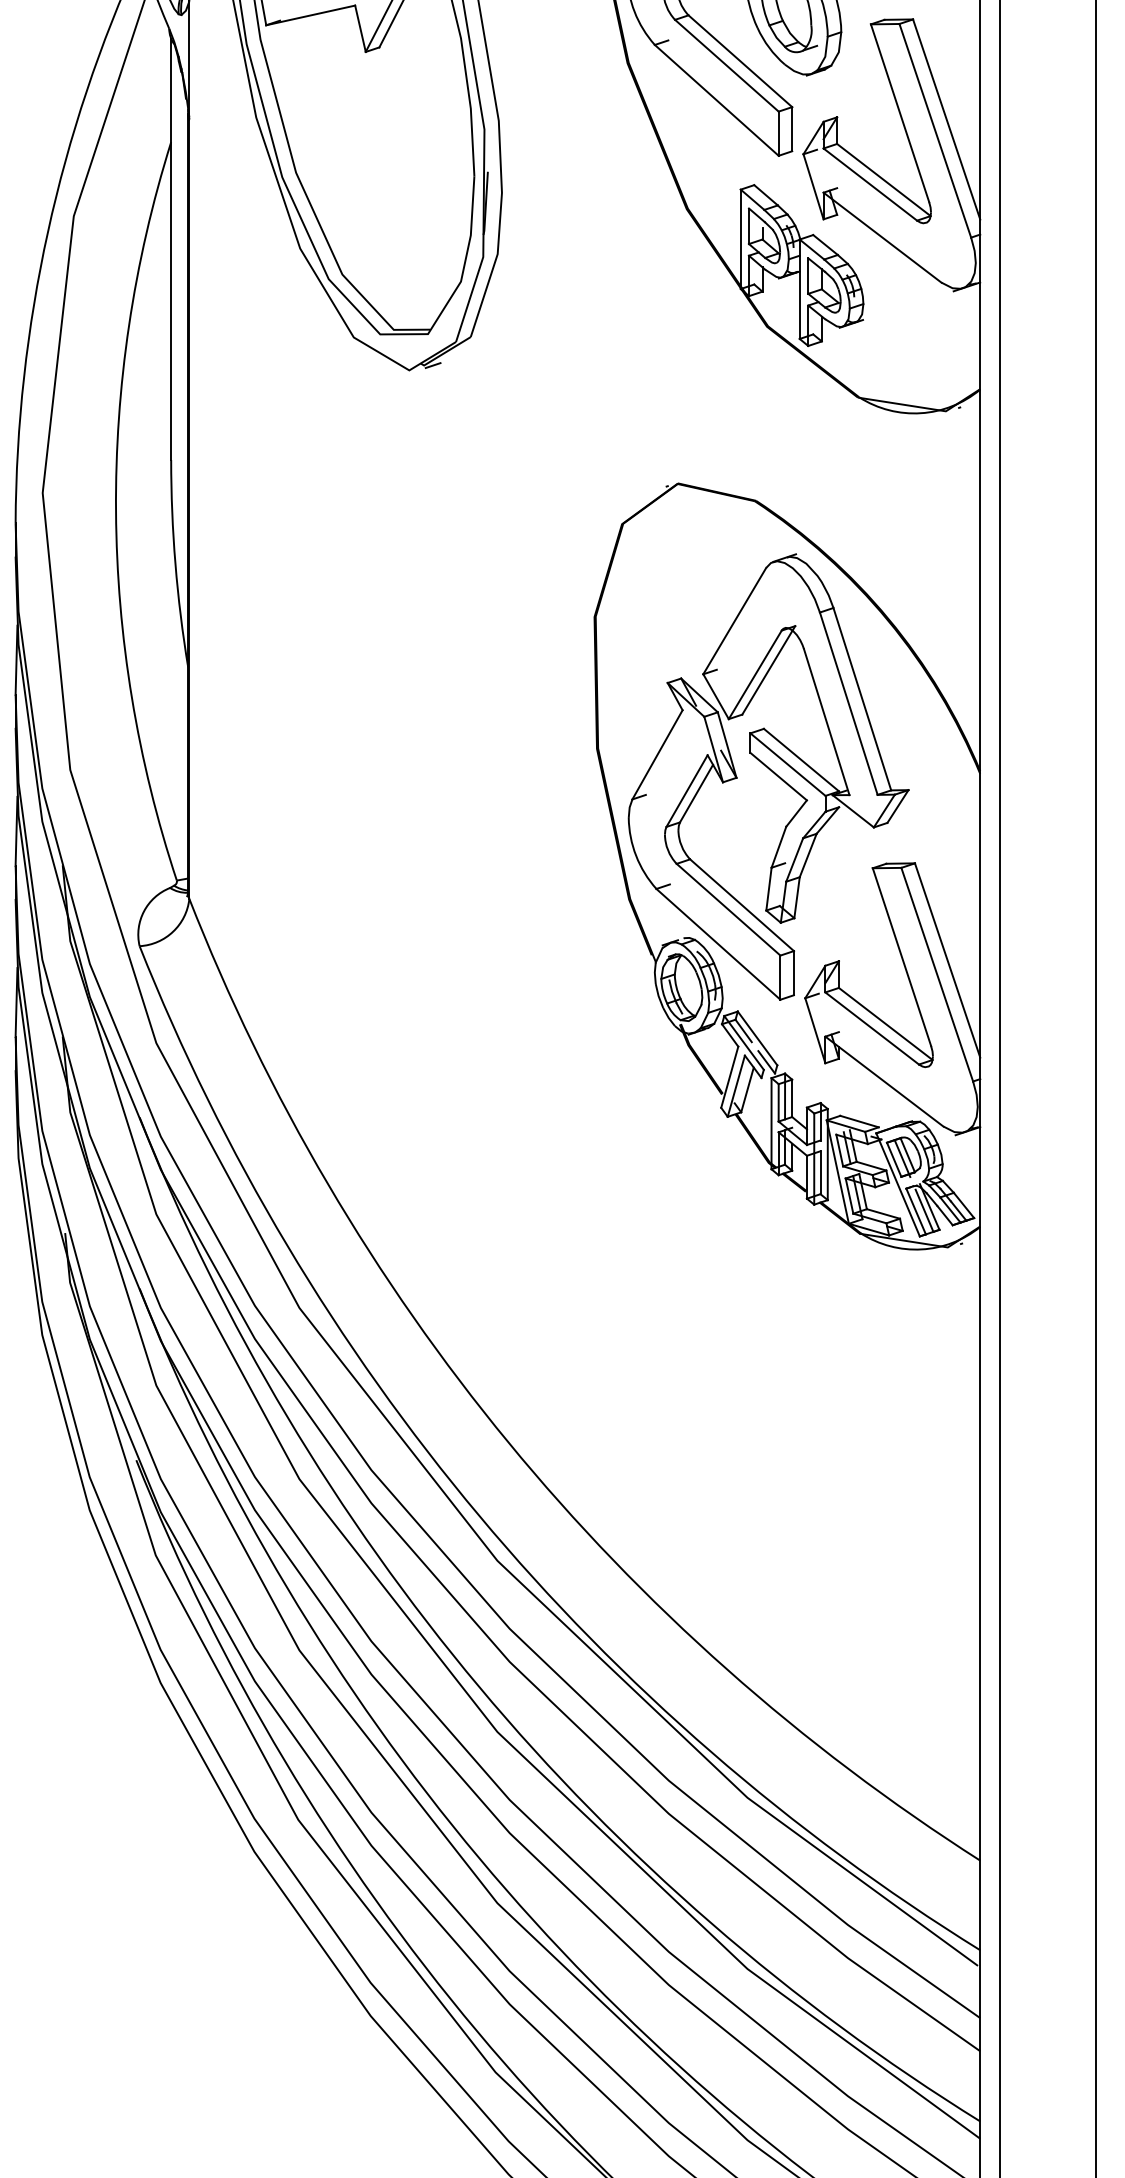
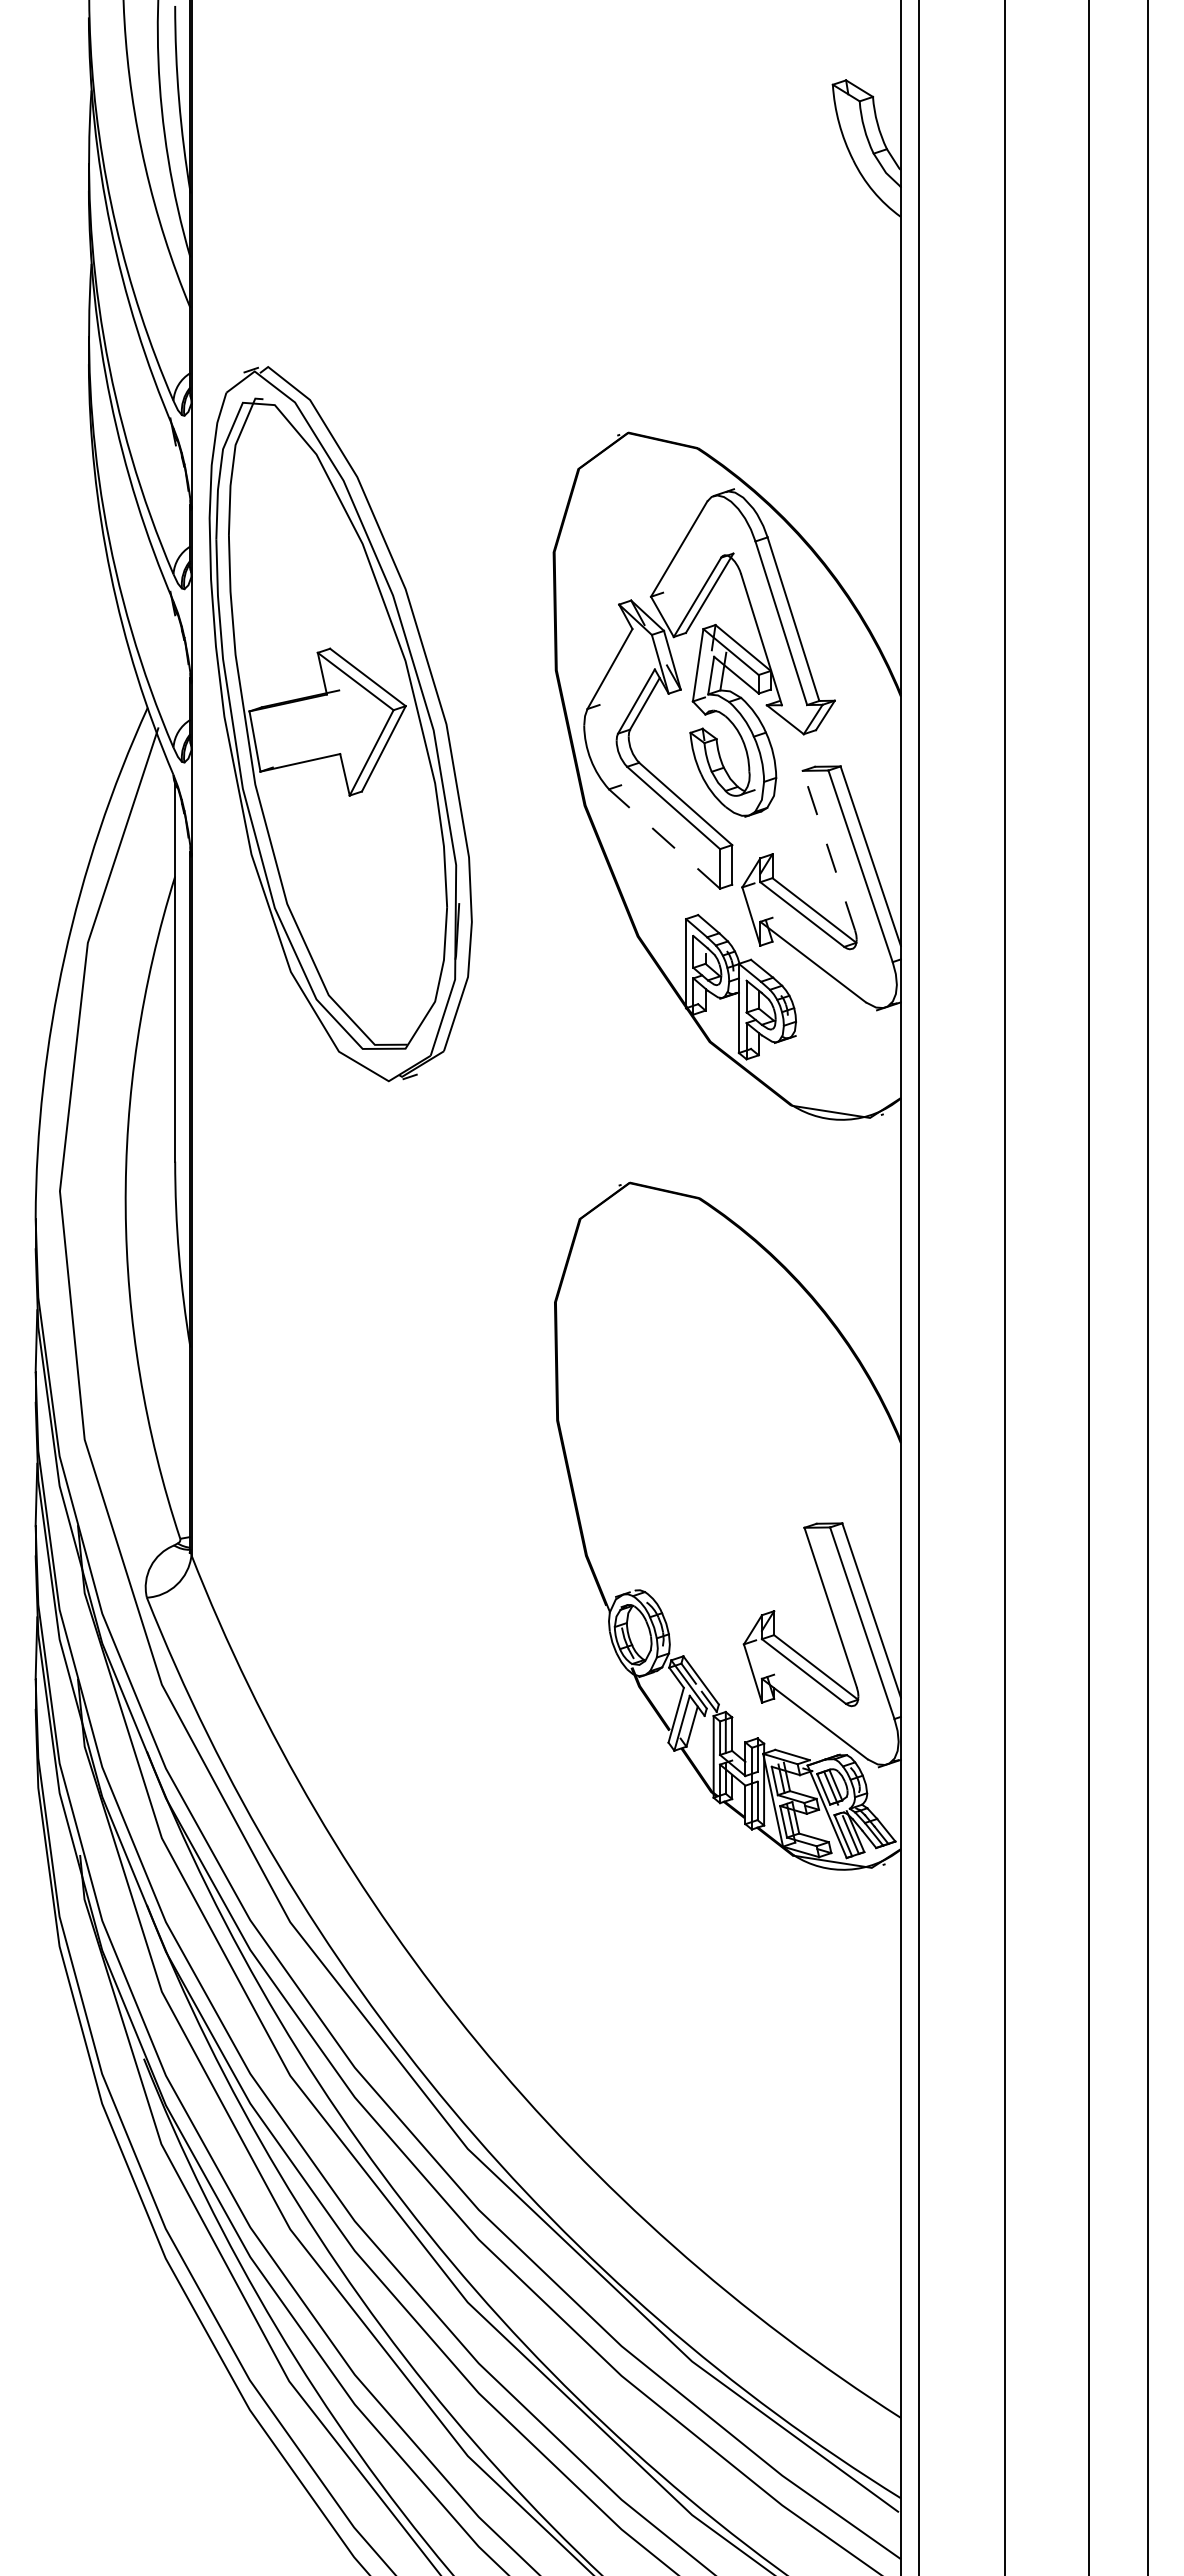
line: (716, 100) -> (664, 839), solid -> dashed
line: (899, 113) -> (828, 850), solid -> dashed
part: (767, 776) -> (710, 1445), removed

